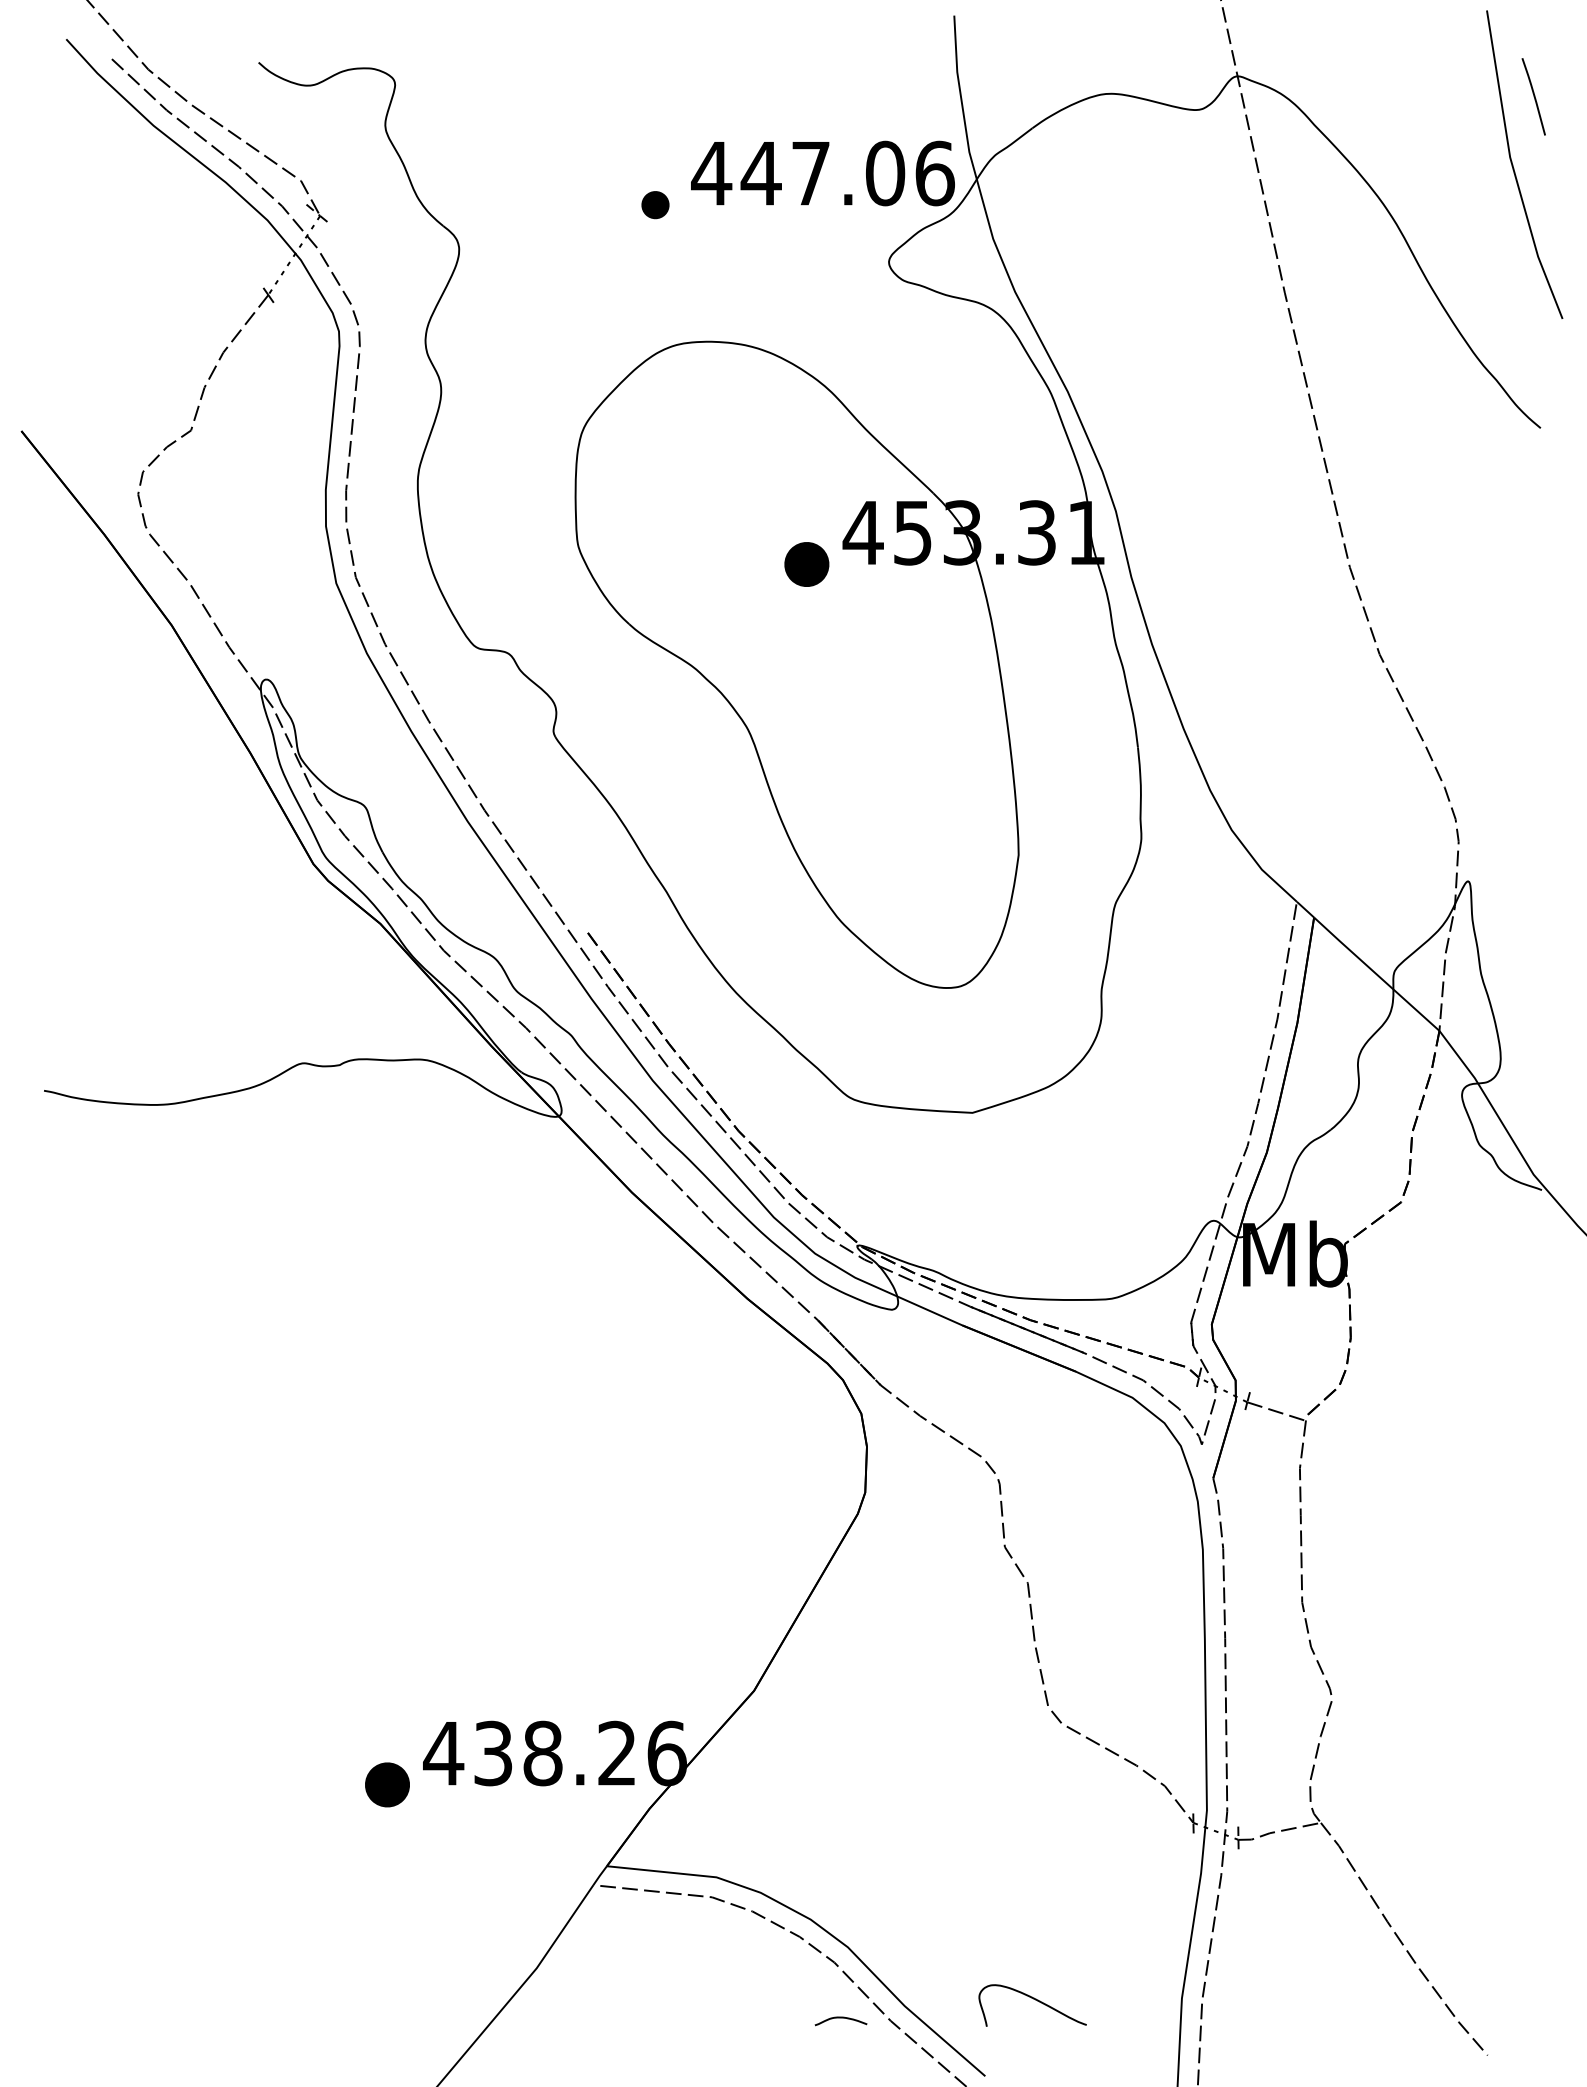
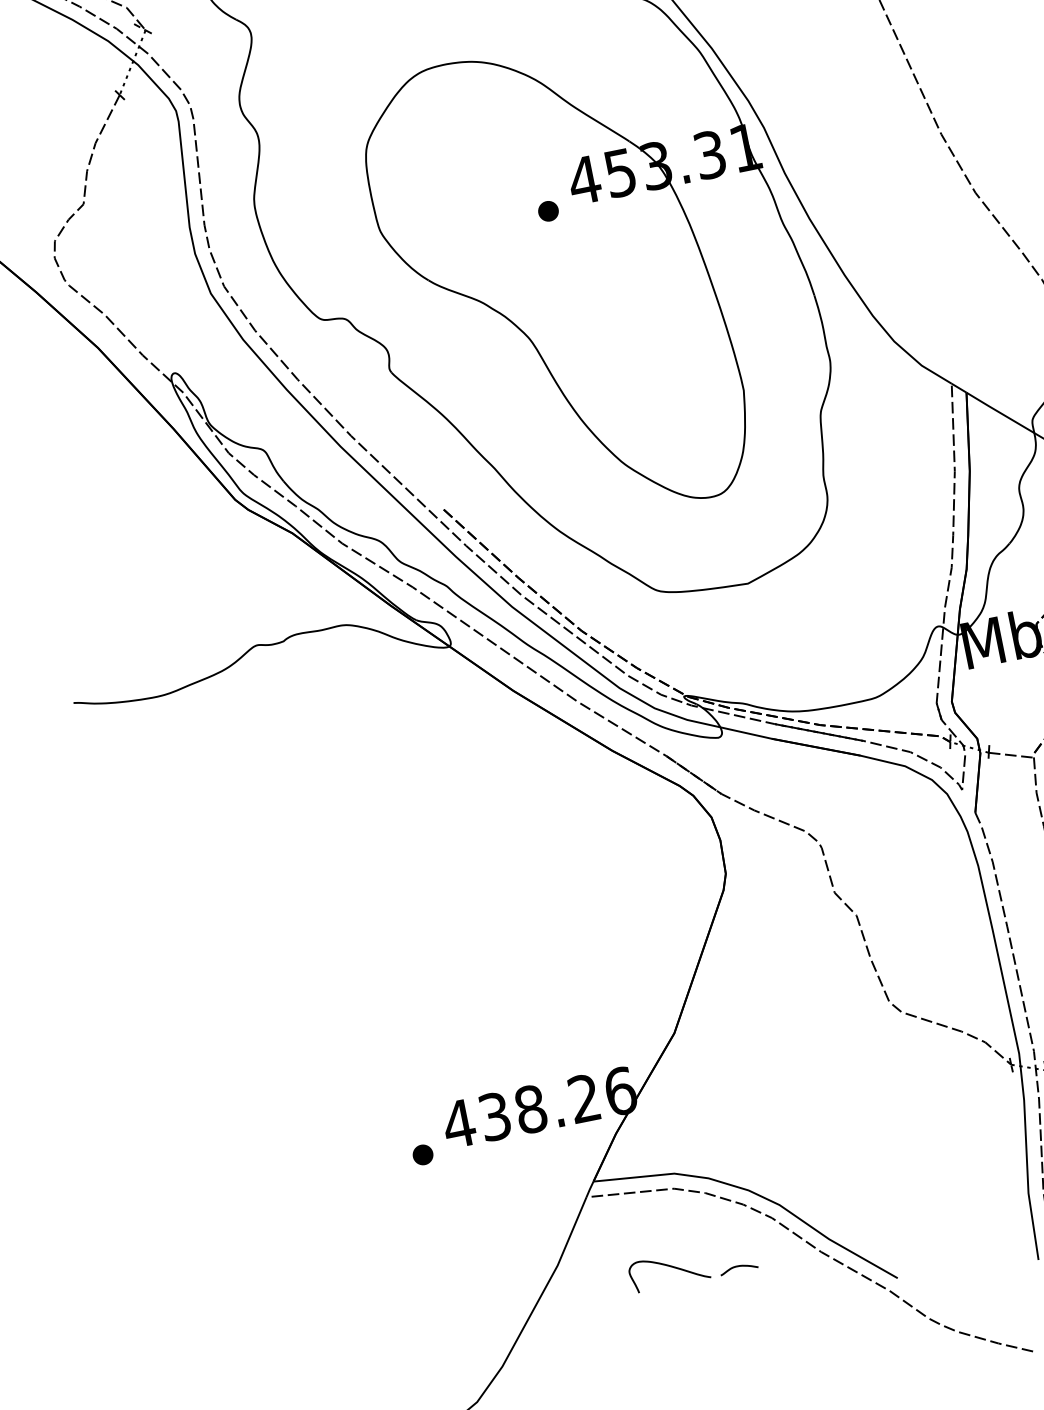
part: (807, 564) -> (548, 211), size x0.62
part: (387, 1785) -> (423, 1155), size x0.62
curve: (1035, 2000) -> (670, 1267), moved
curve: (840, 2018) -> (738, 1266), moved

